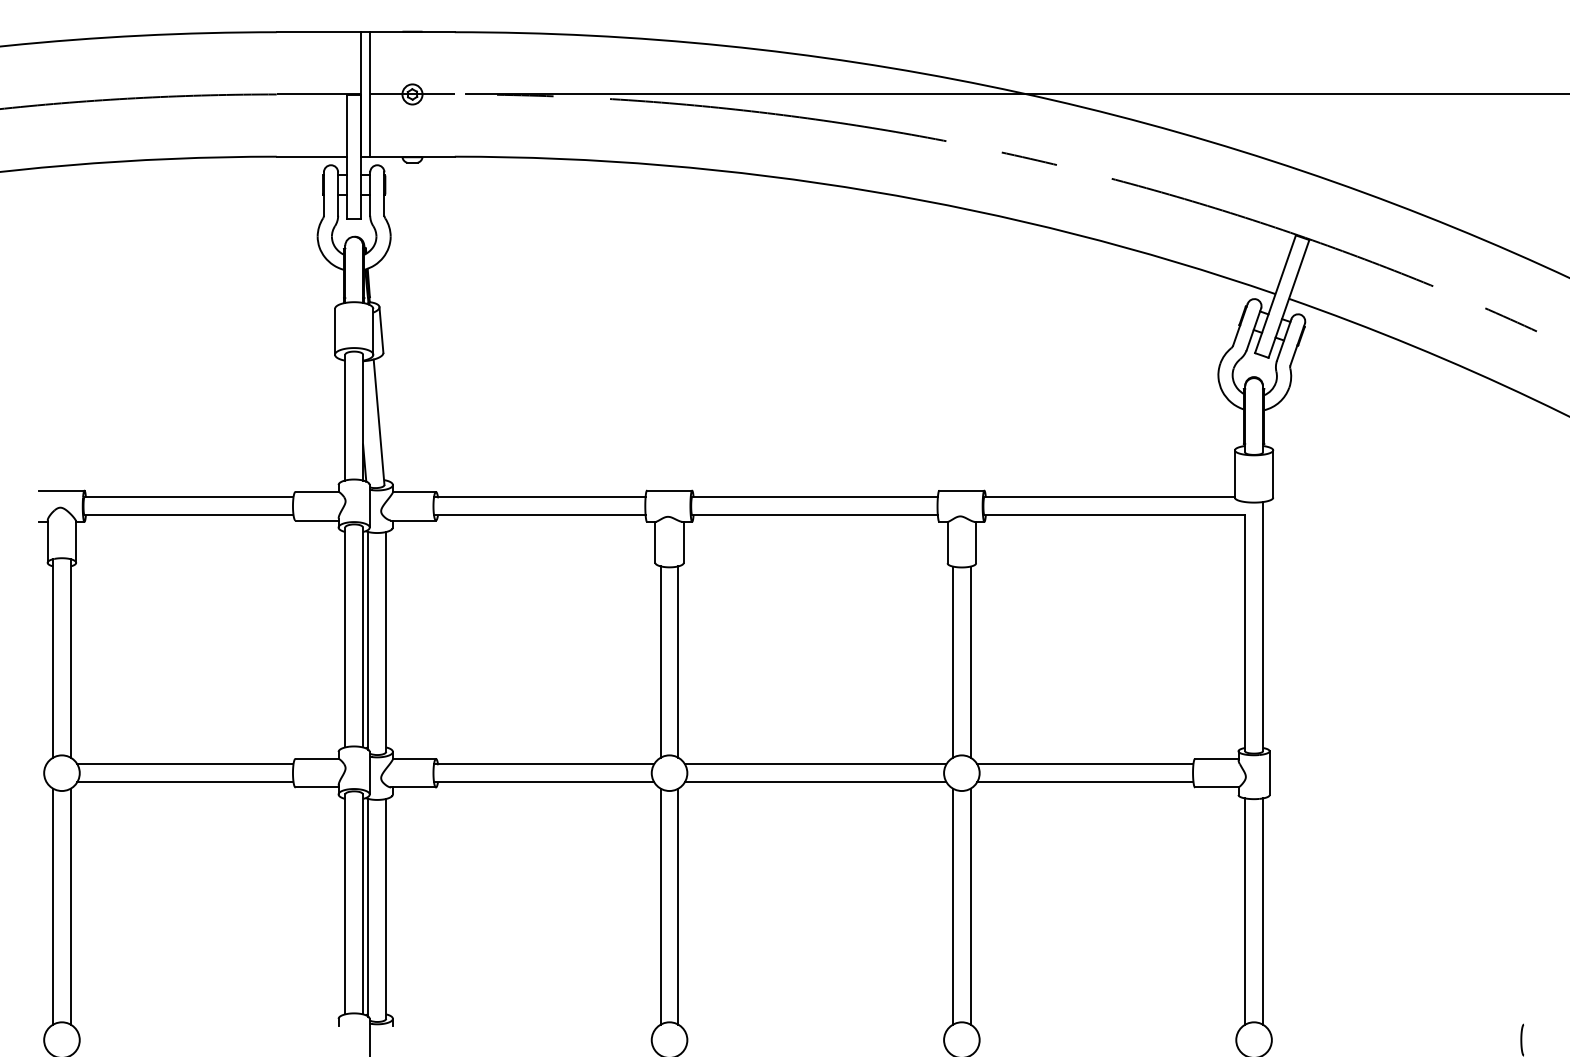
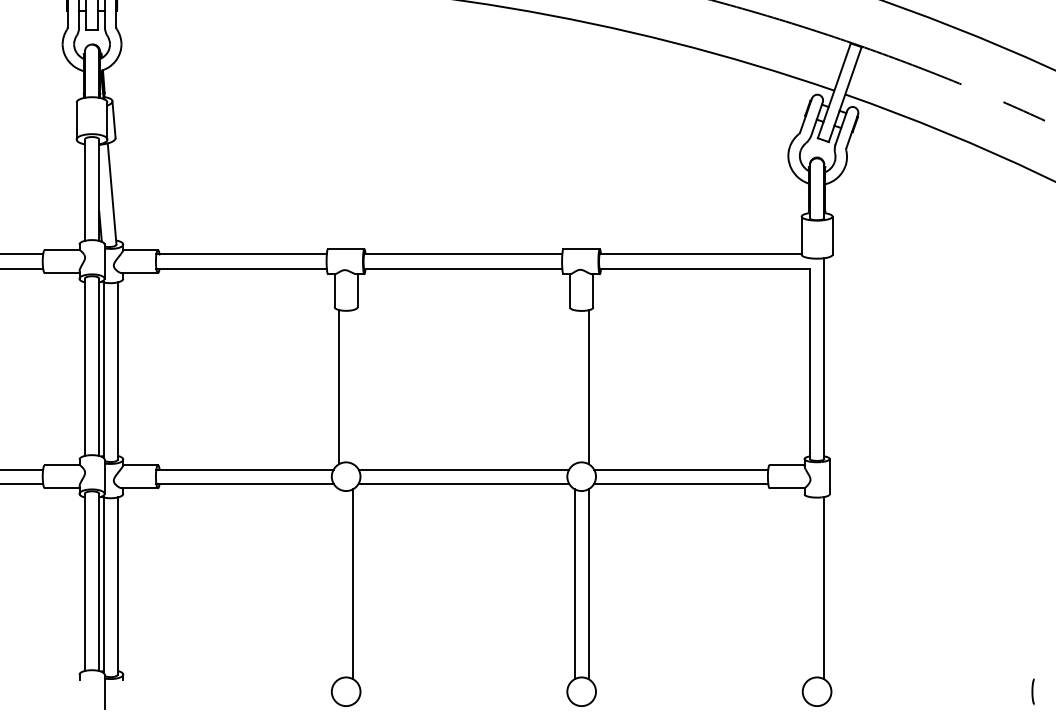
line: (678, 661) -> (353, 386), removed
line: (952, 661) -> (574, 386), removed
line: (660, 906) -> (338, 584), removed
line: (1245, 911) -> (810, 588), removed

